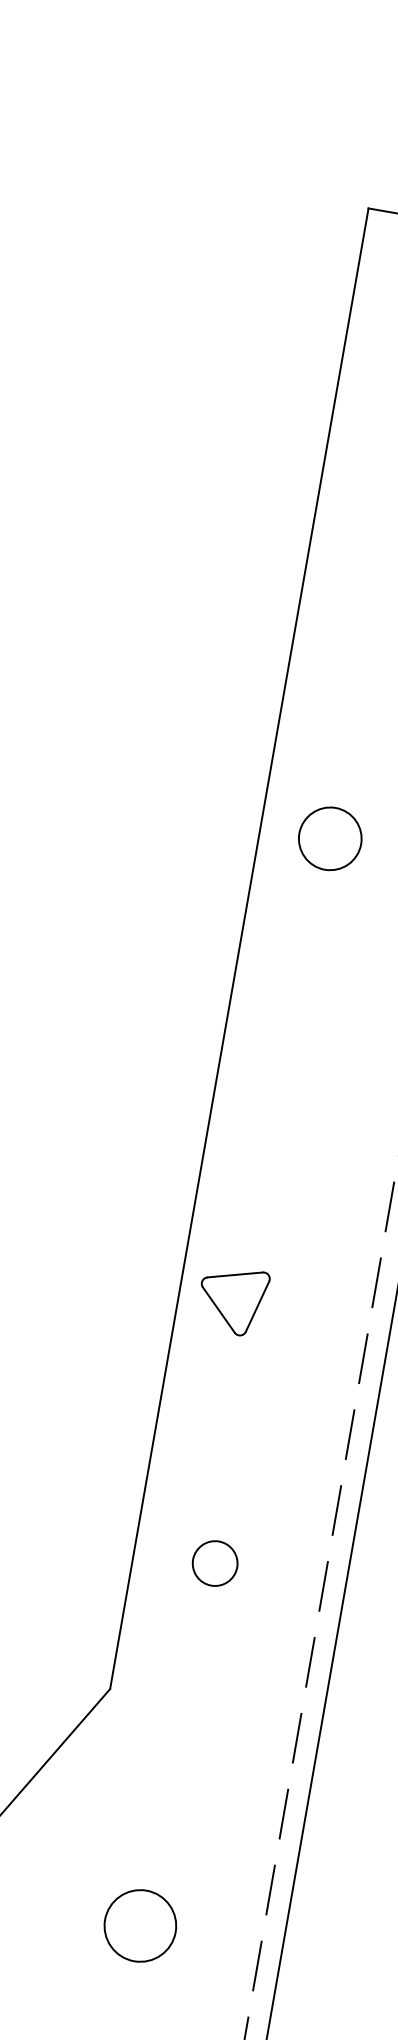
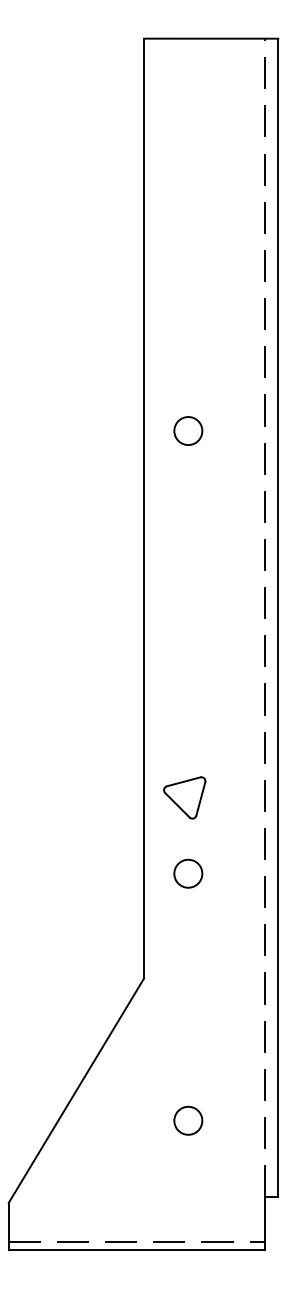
circle: (330, 839) -> (188, 431), size x0.71
part: (232, 1299) -> (184, 797), moved
circle: (215, 1563) -> (188, 873), moved
circle: (140, 1925) -> (188, 1120), size x0.62

